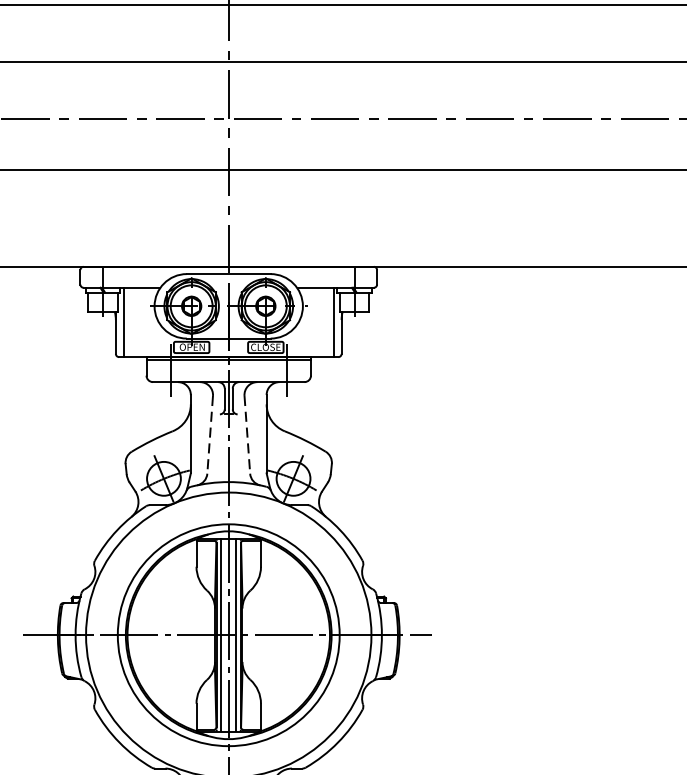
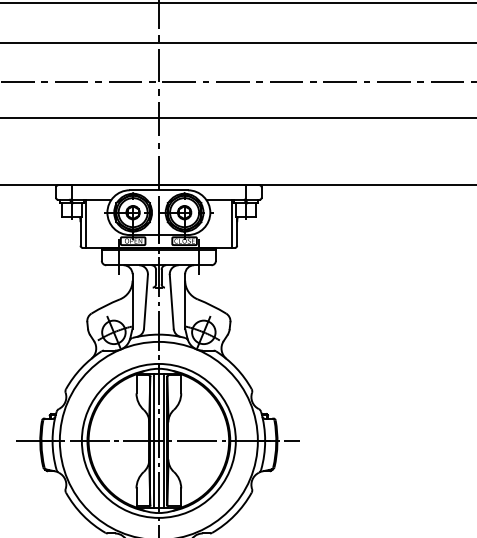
line: (209, 435) -> (145, 302), dashed -> solid
line: (246, 435) -> (171, 302), dashed -> solid

